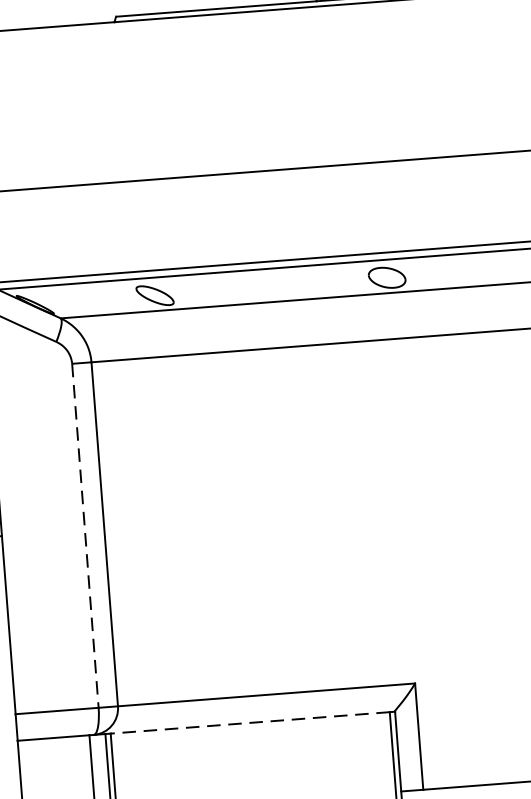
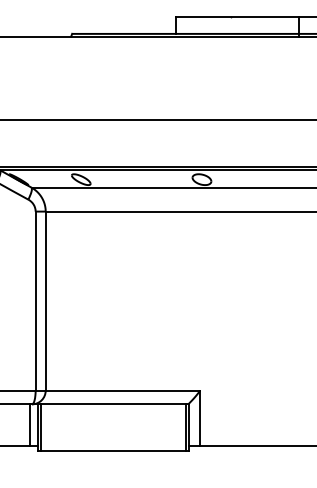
line: (85, 536) -> (35, 301), dashed -> solid
line: (250, 723) -> (113, 404), dashed -> solid

